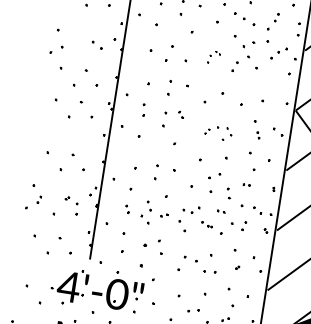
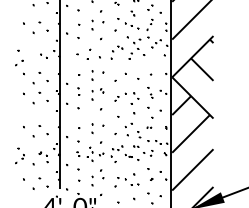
part: (213, 57) -> (116, 52), size x1.67
part: (217, 132) -> (126, 98), size x1.43
part: (143, 254) -> (92, 180), size x0.62

